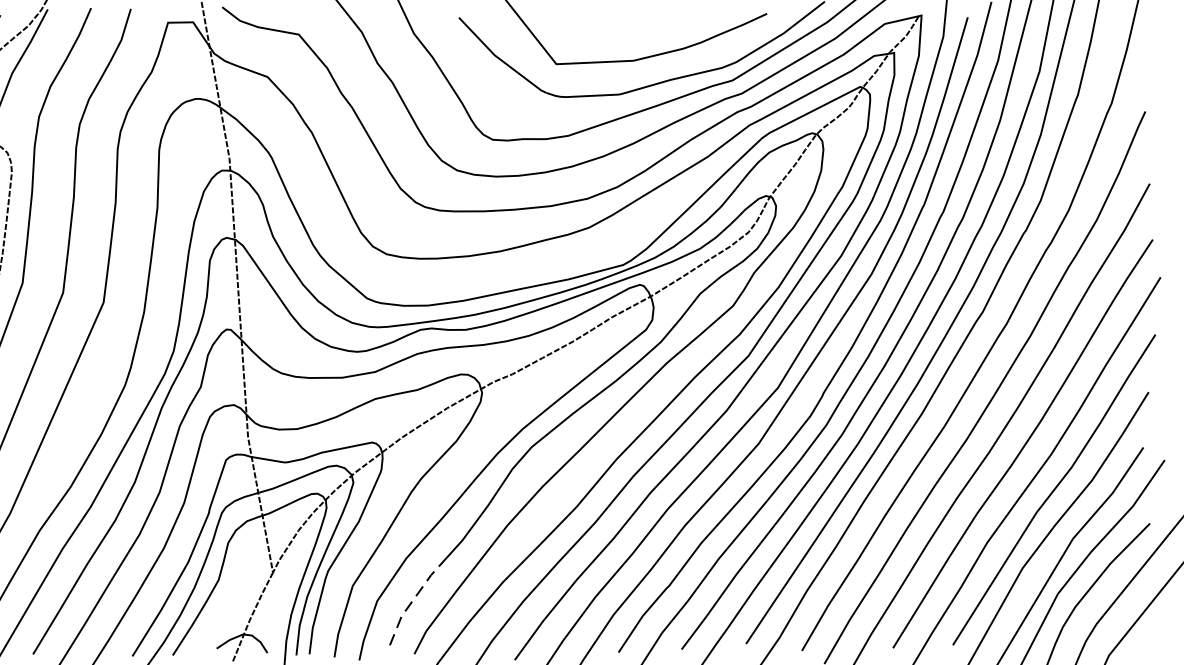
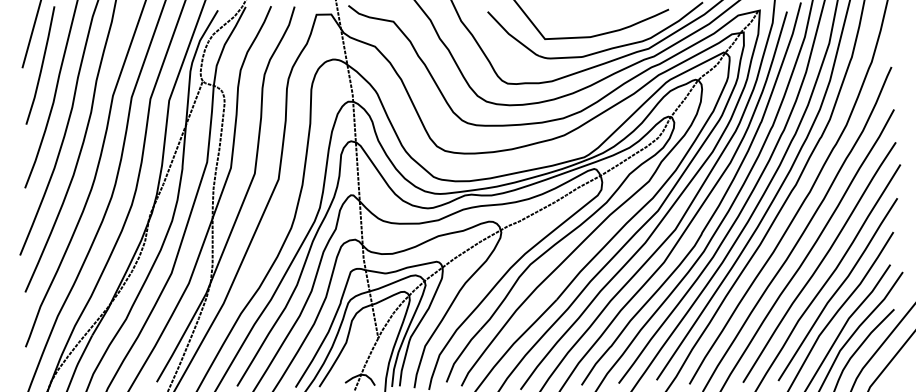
line: (412, 600) -> (460, 354), dashed -> solid

